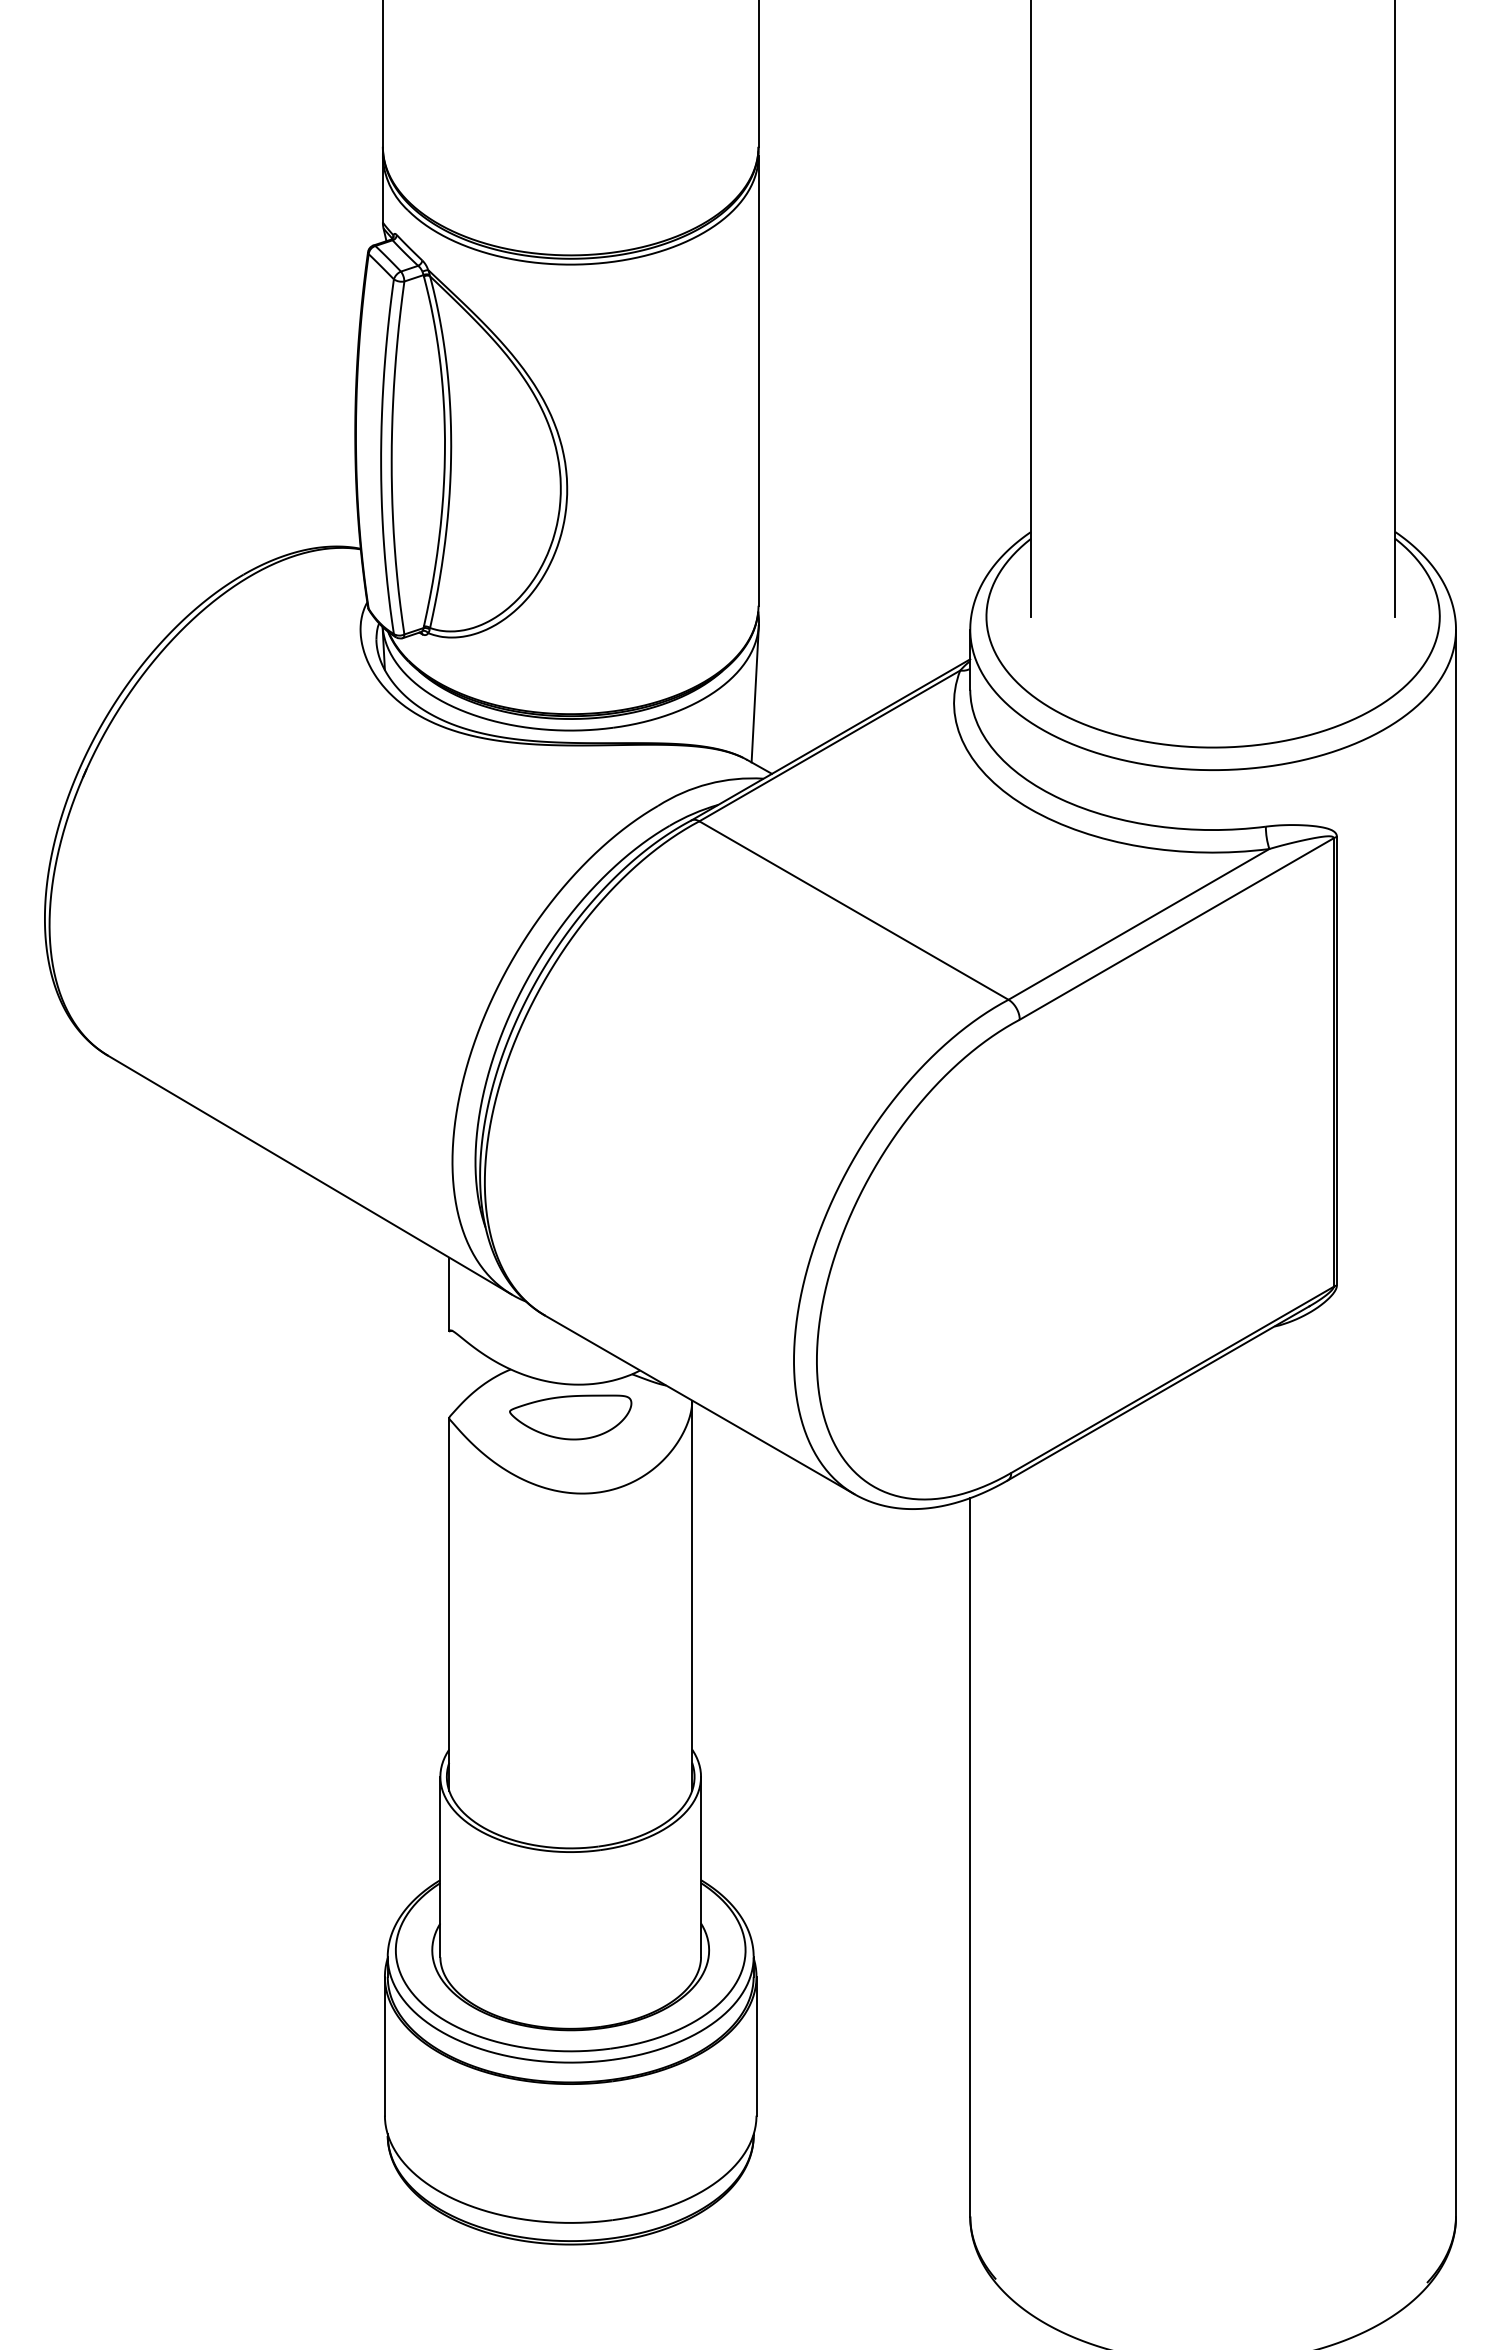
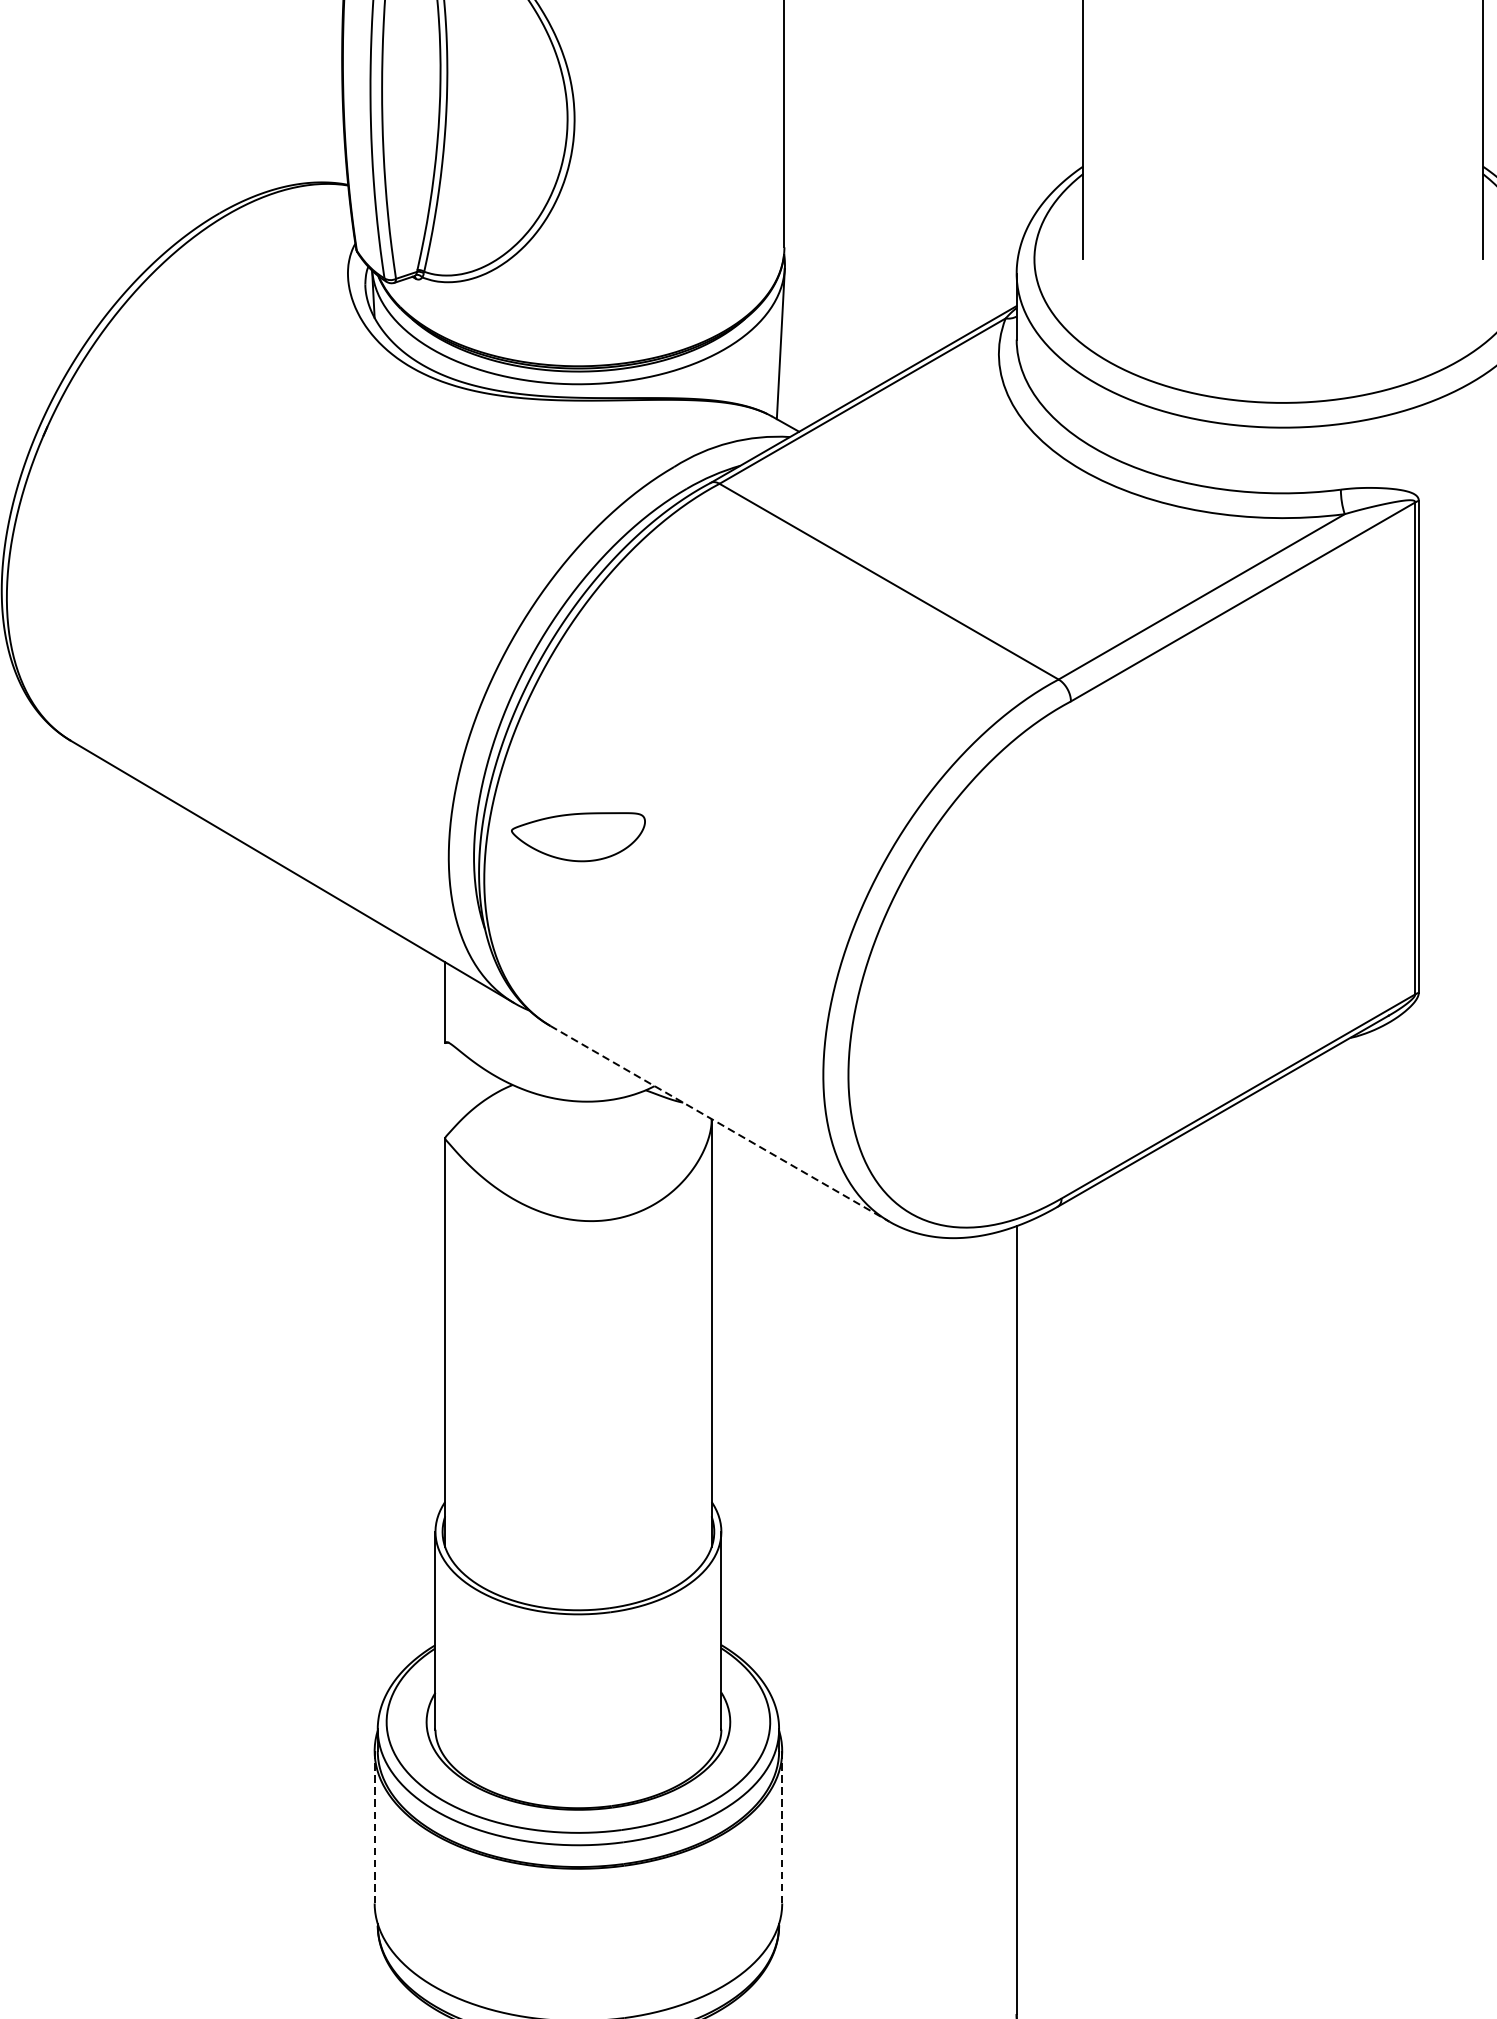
line: (700, 1405) -> (720, 1124), solid -> dashed
part: (570, 1417) -> (578, 837), moved
line: (756, 2045) -> (782, 1826), solid -> dashed
line: (384, 2046) -> (374, 1827), solid -> dashed

